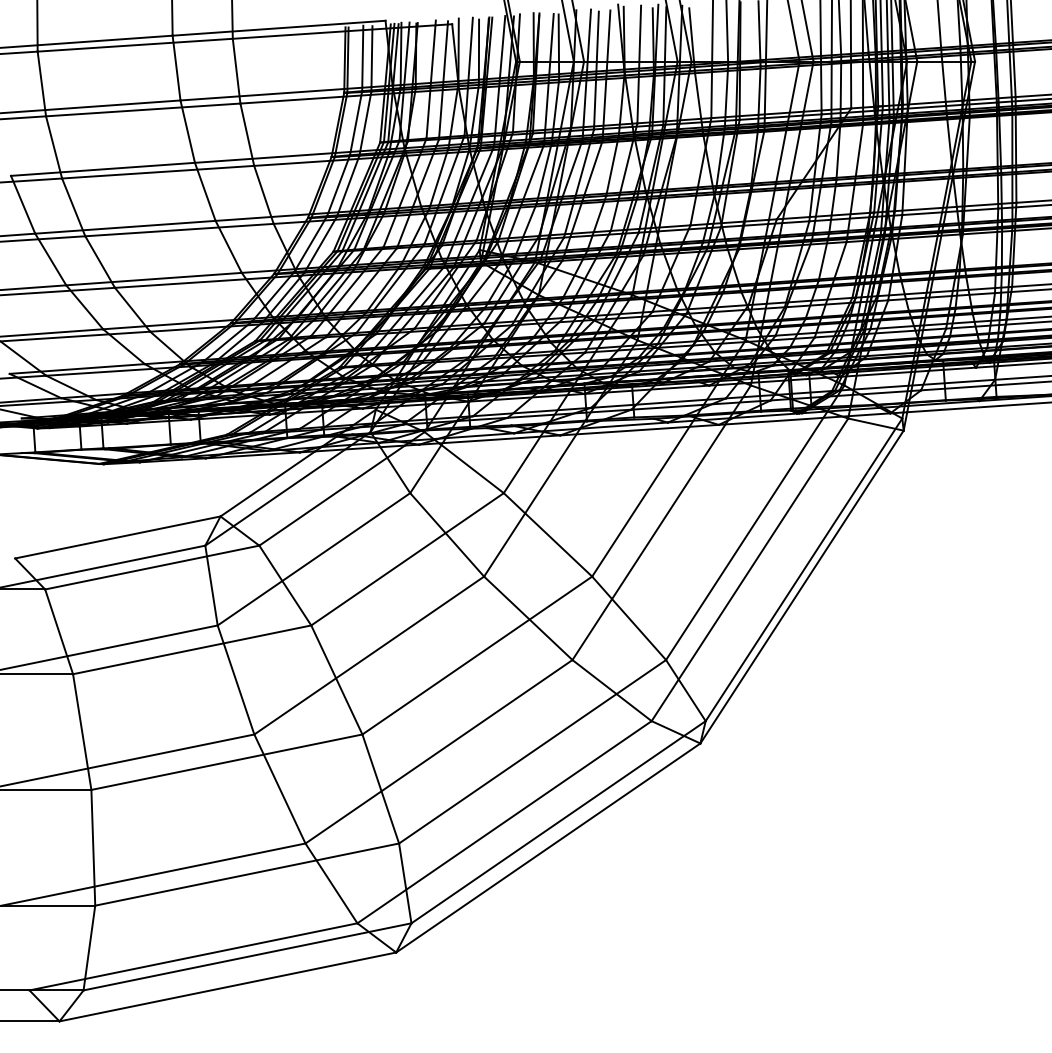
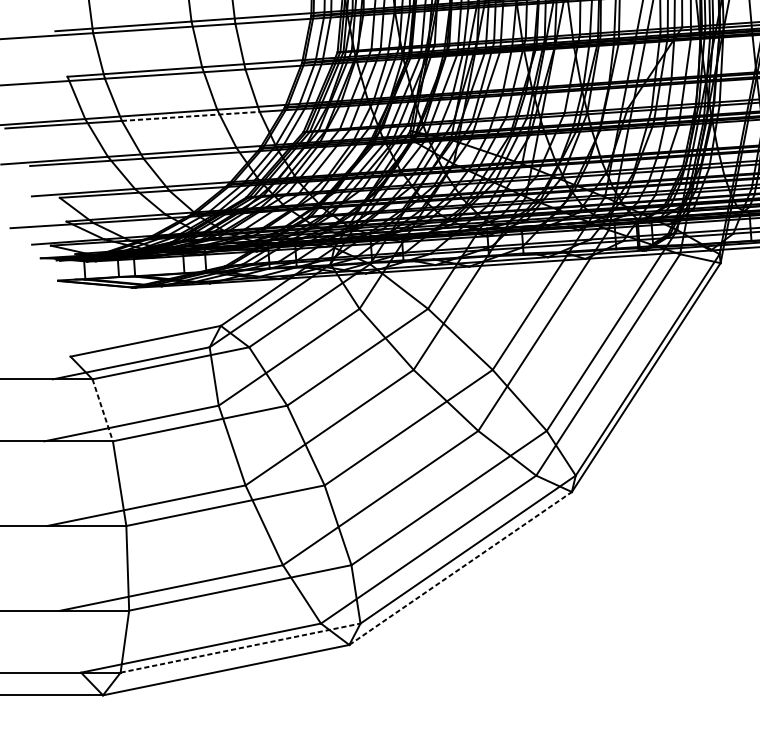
line: (180, 230) -> (191, 116), solid -> dashed
line: (59, 631) -> (103, 410), solid -> dashed
line: (548, 848) -> (460, 568), solid -> dashed
line: (248, 956) -> (241, 647), solid -> dashed

